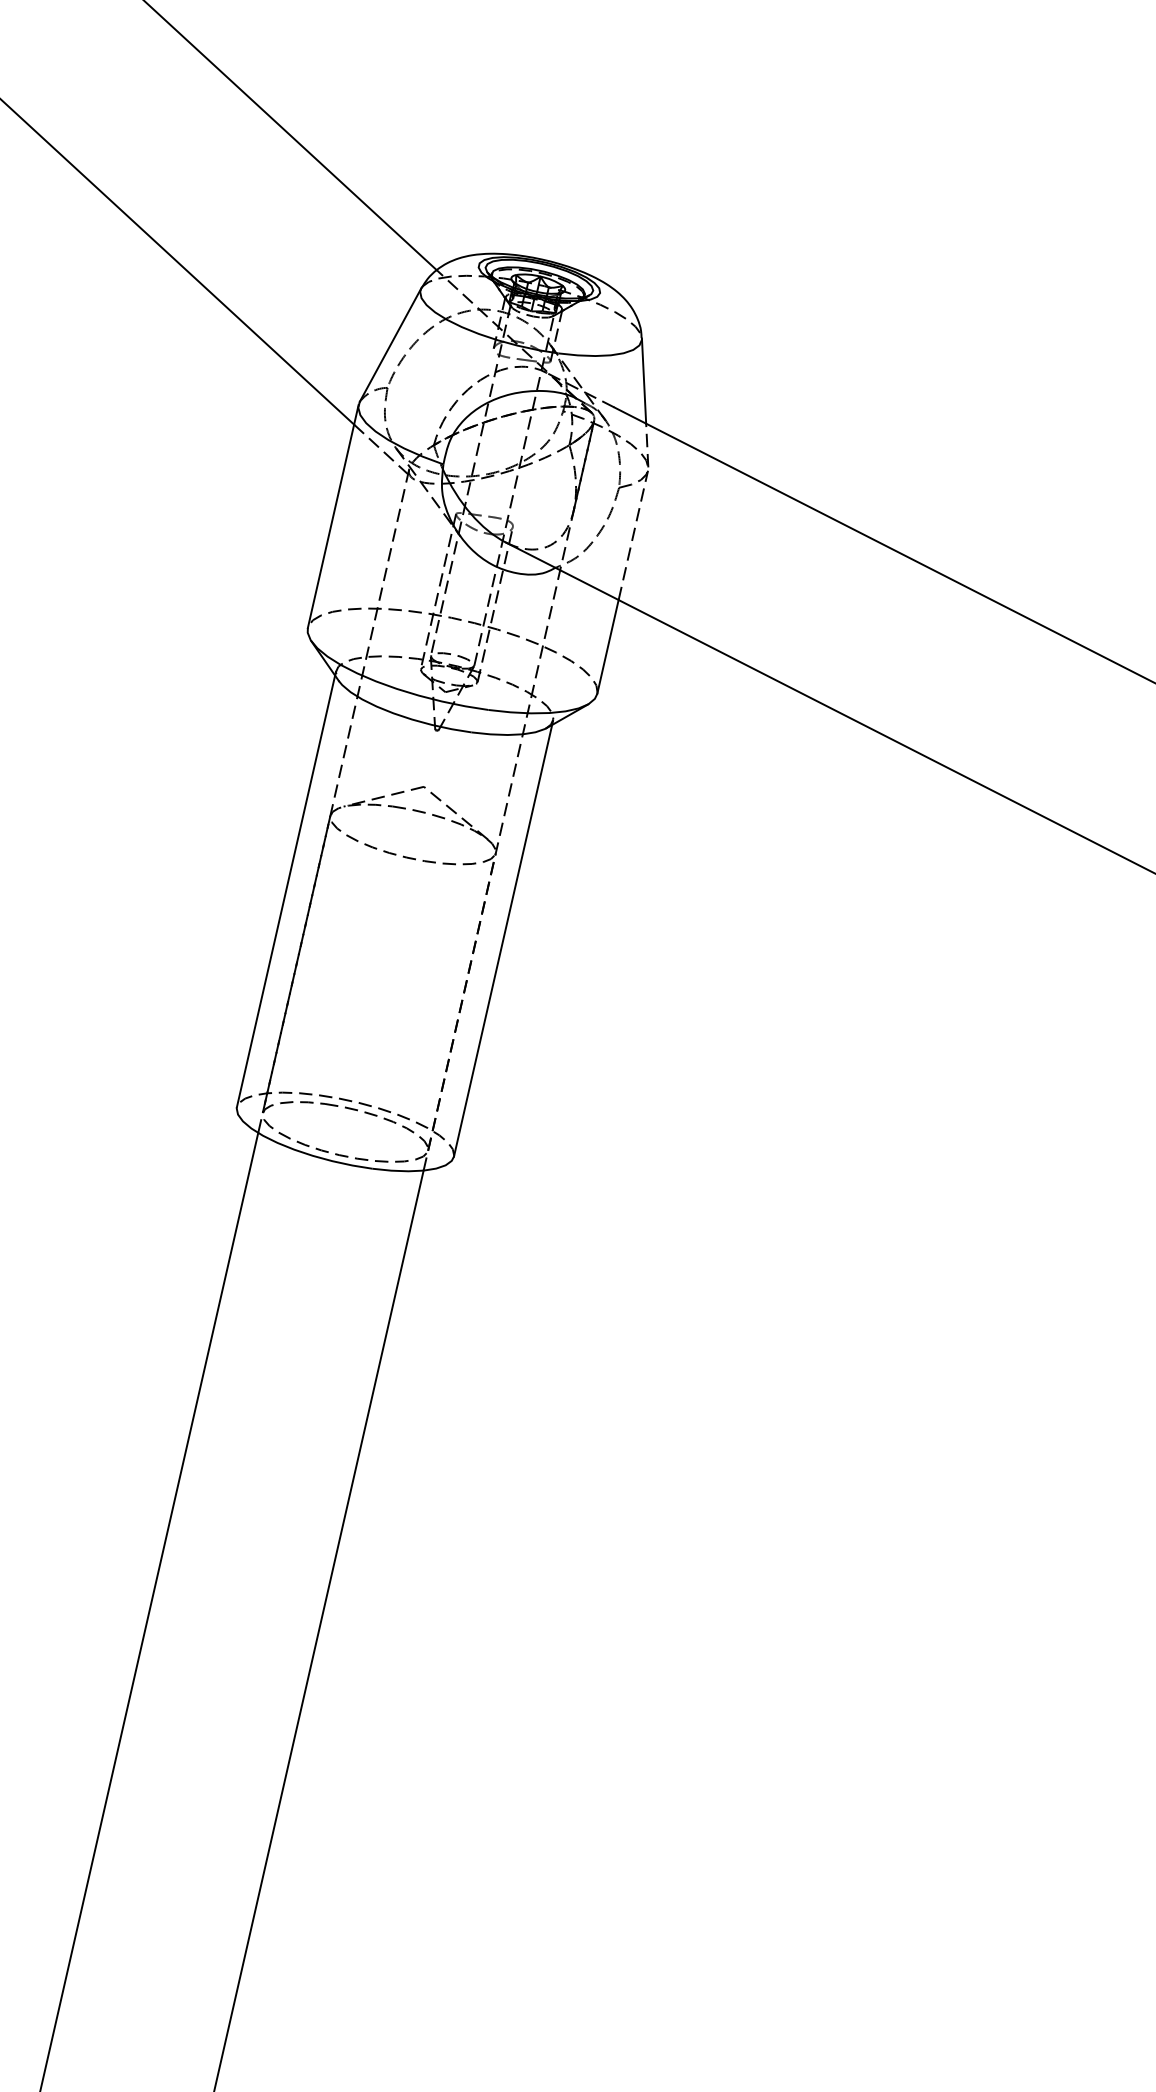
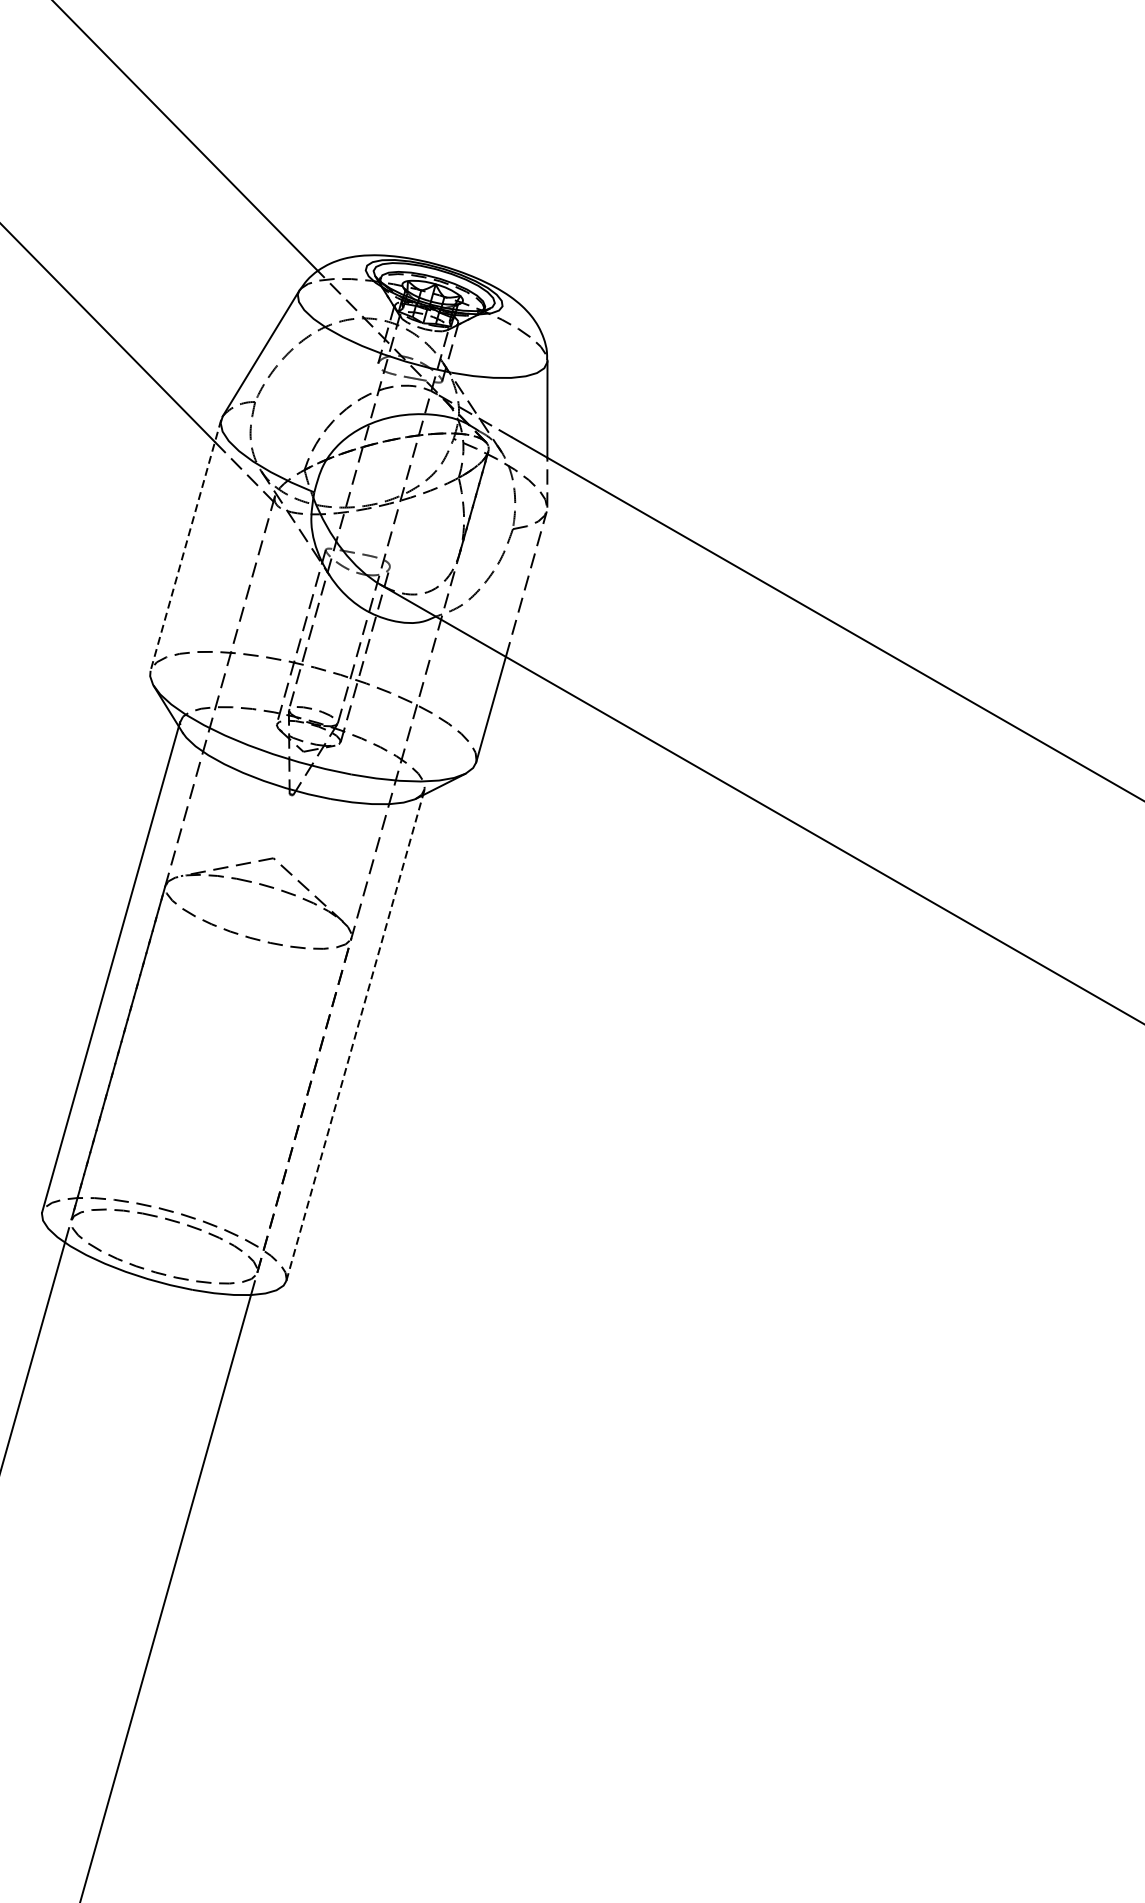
line: (333, 516) -> (186, 545), solid -> dashed
line: (503, 940) -> (355, 1037), solid -> dashed

